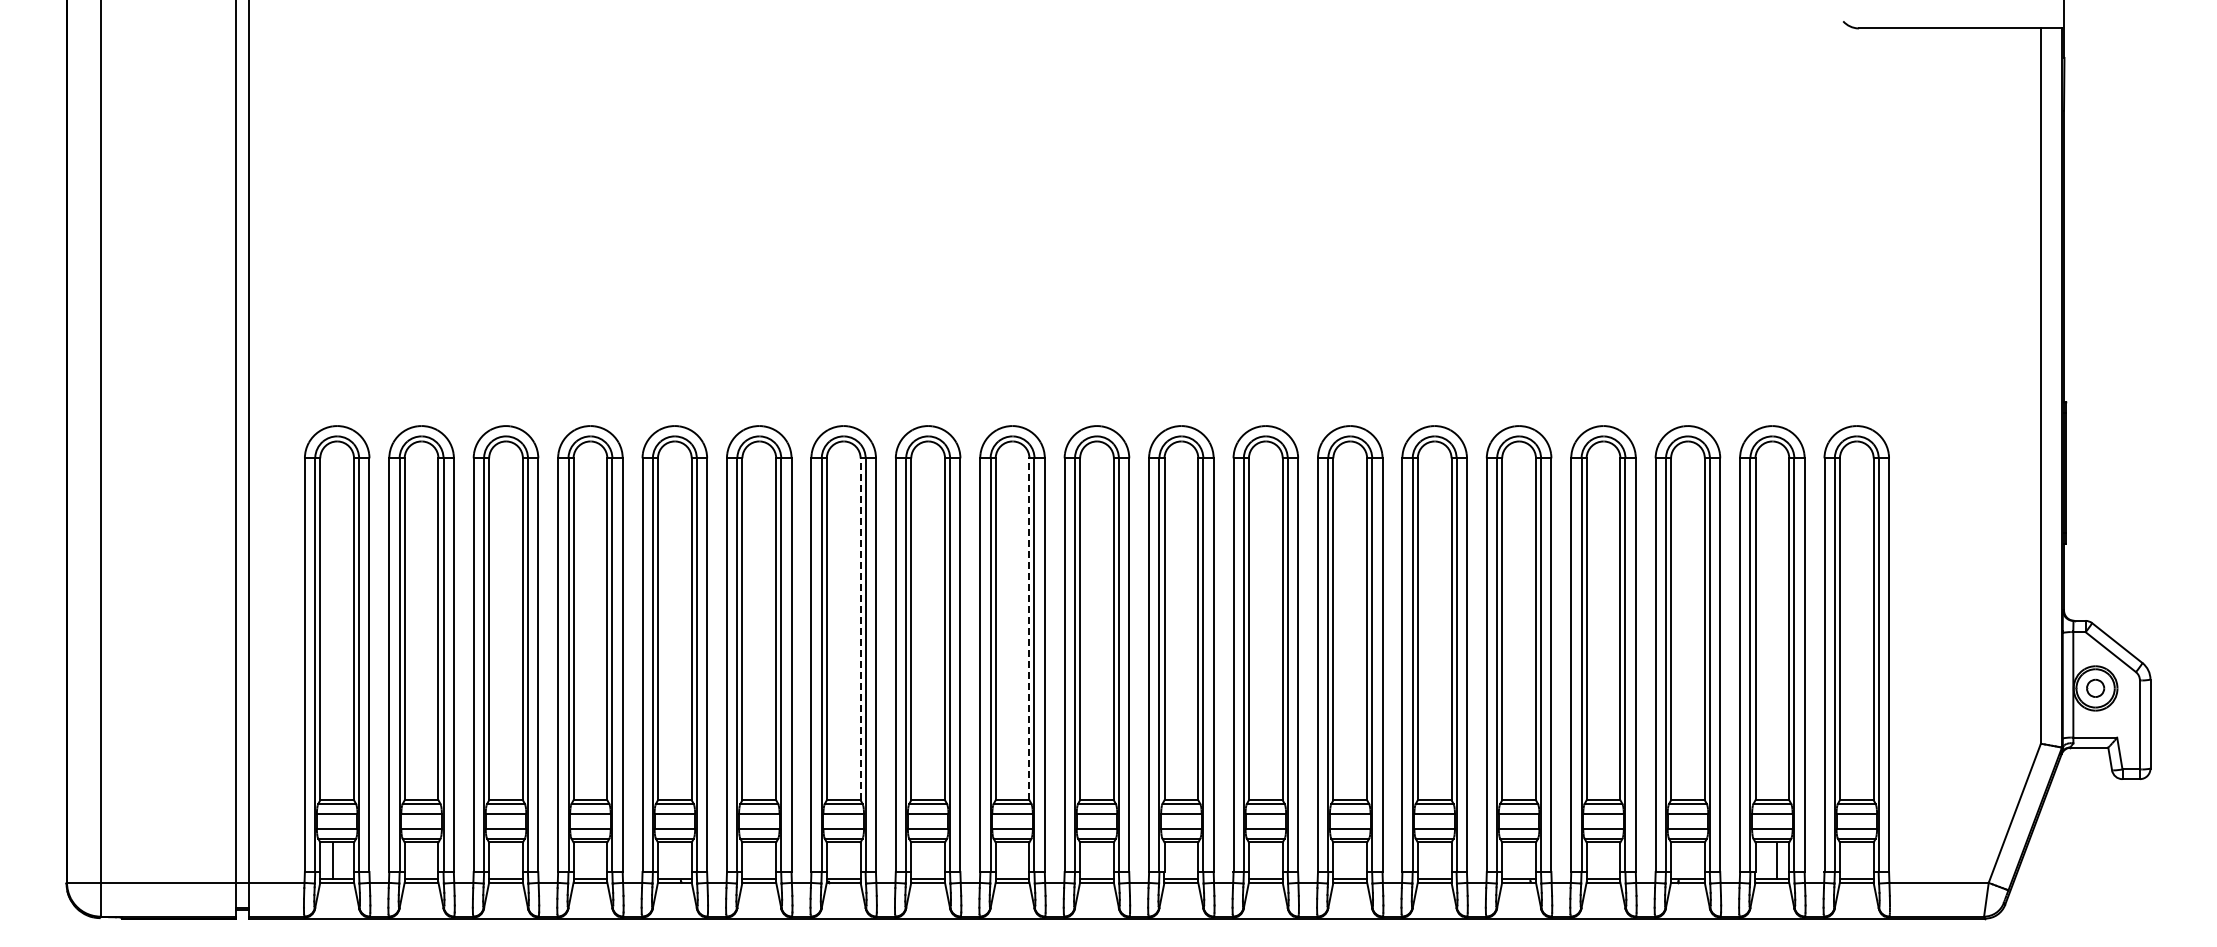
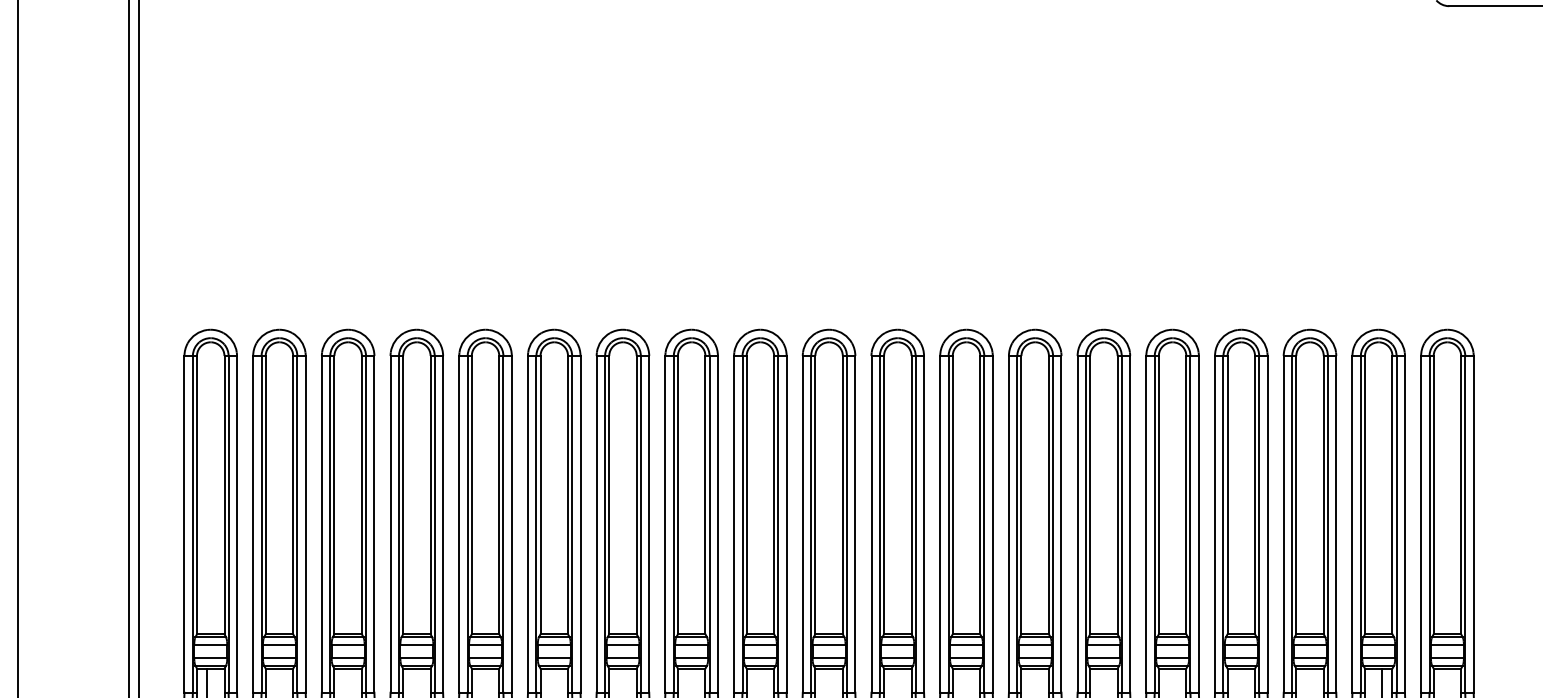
line: (860, 629) -> (636, 495), dashed -> solid
line: (1029, 629) -> (774, 495), dashed -> solid

